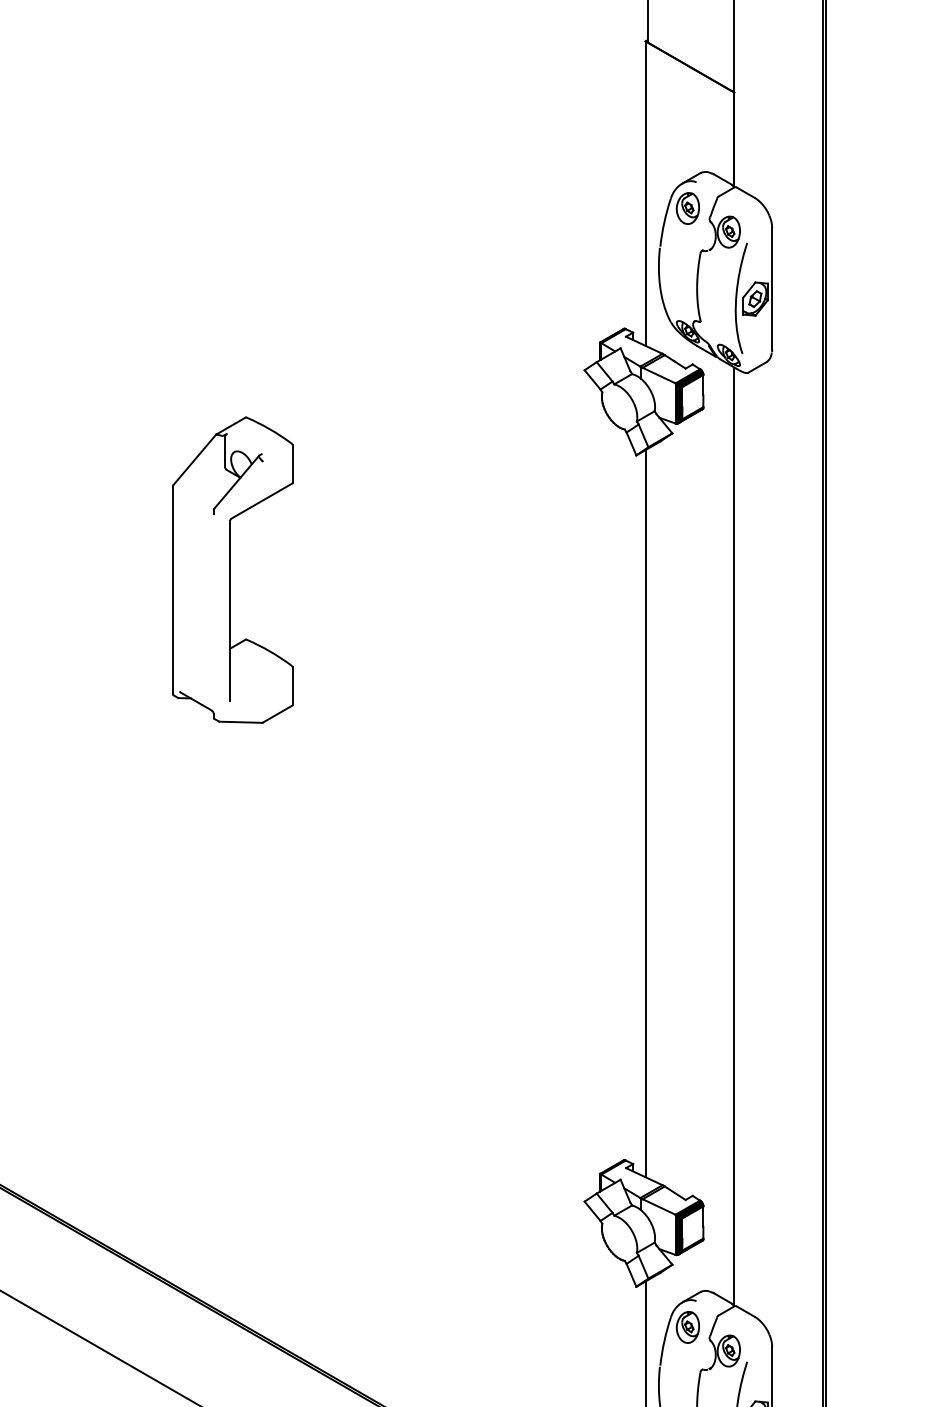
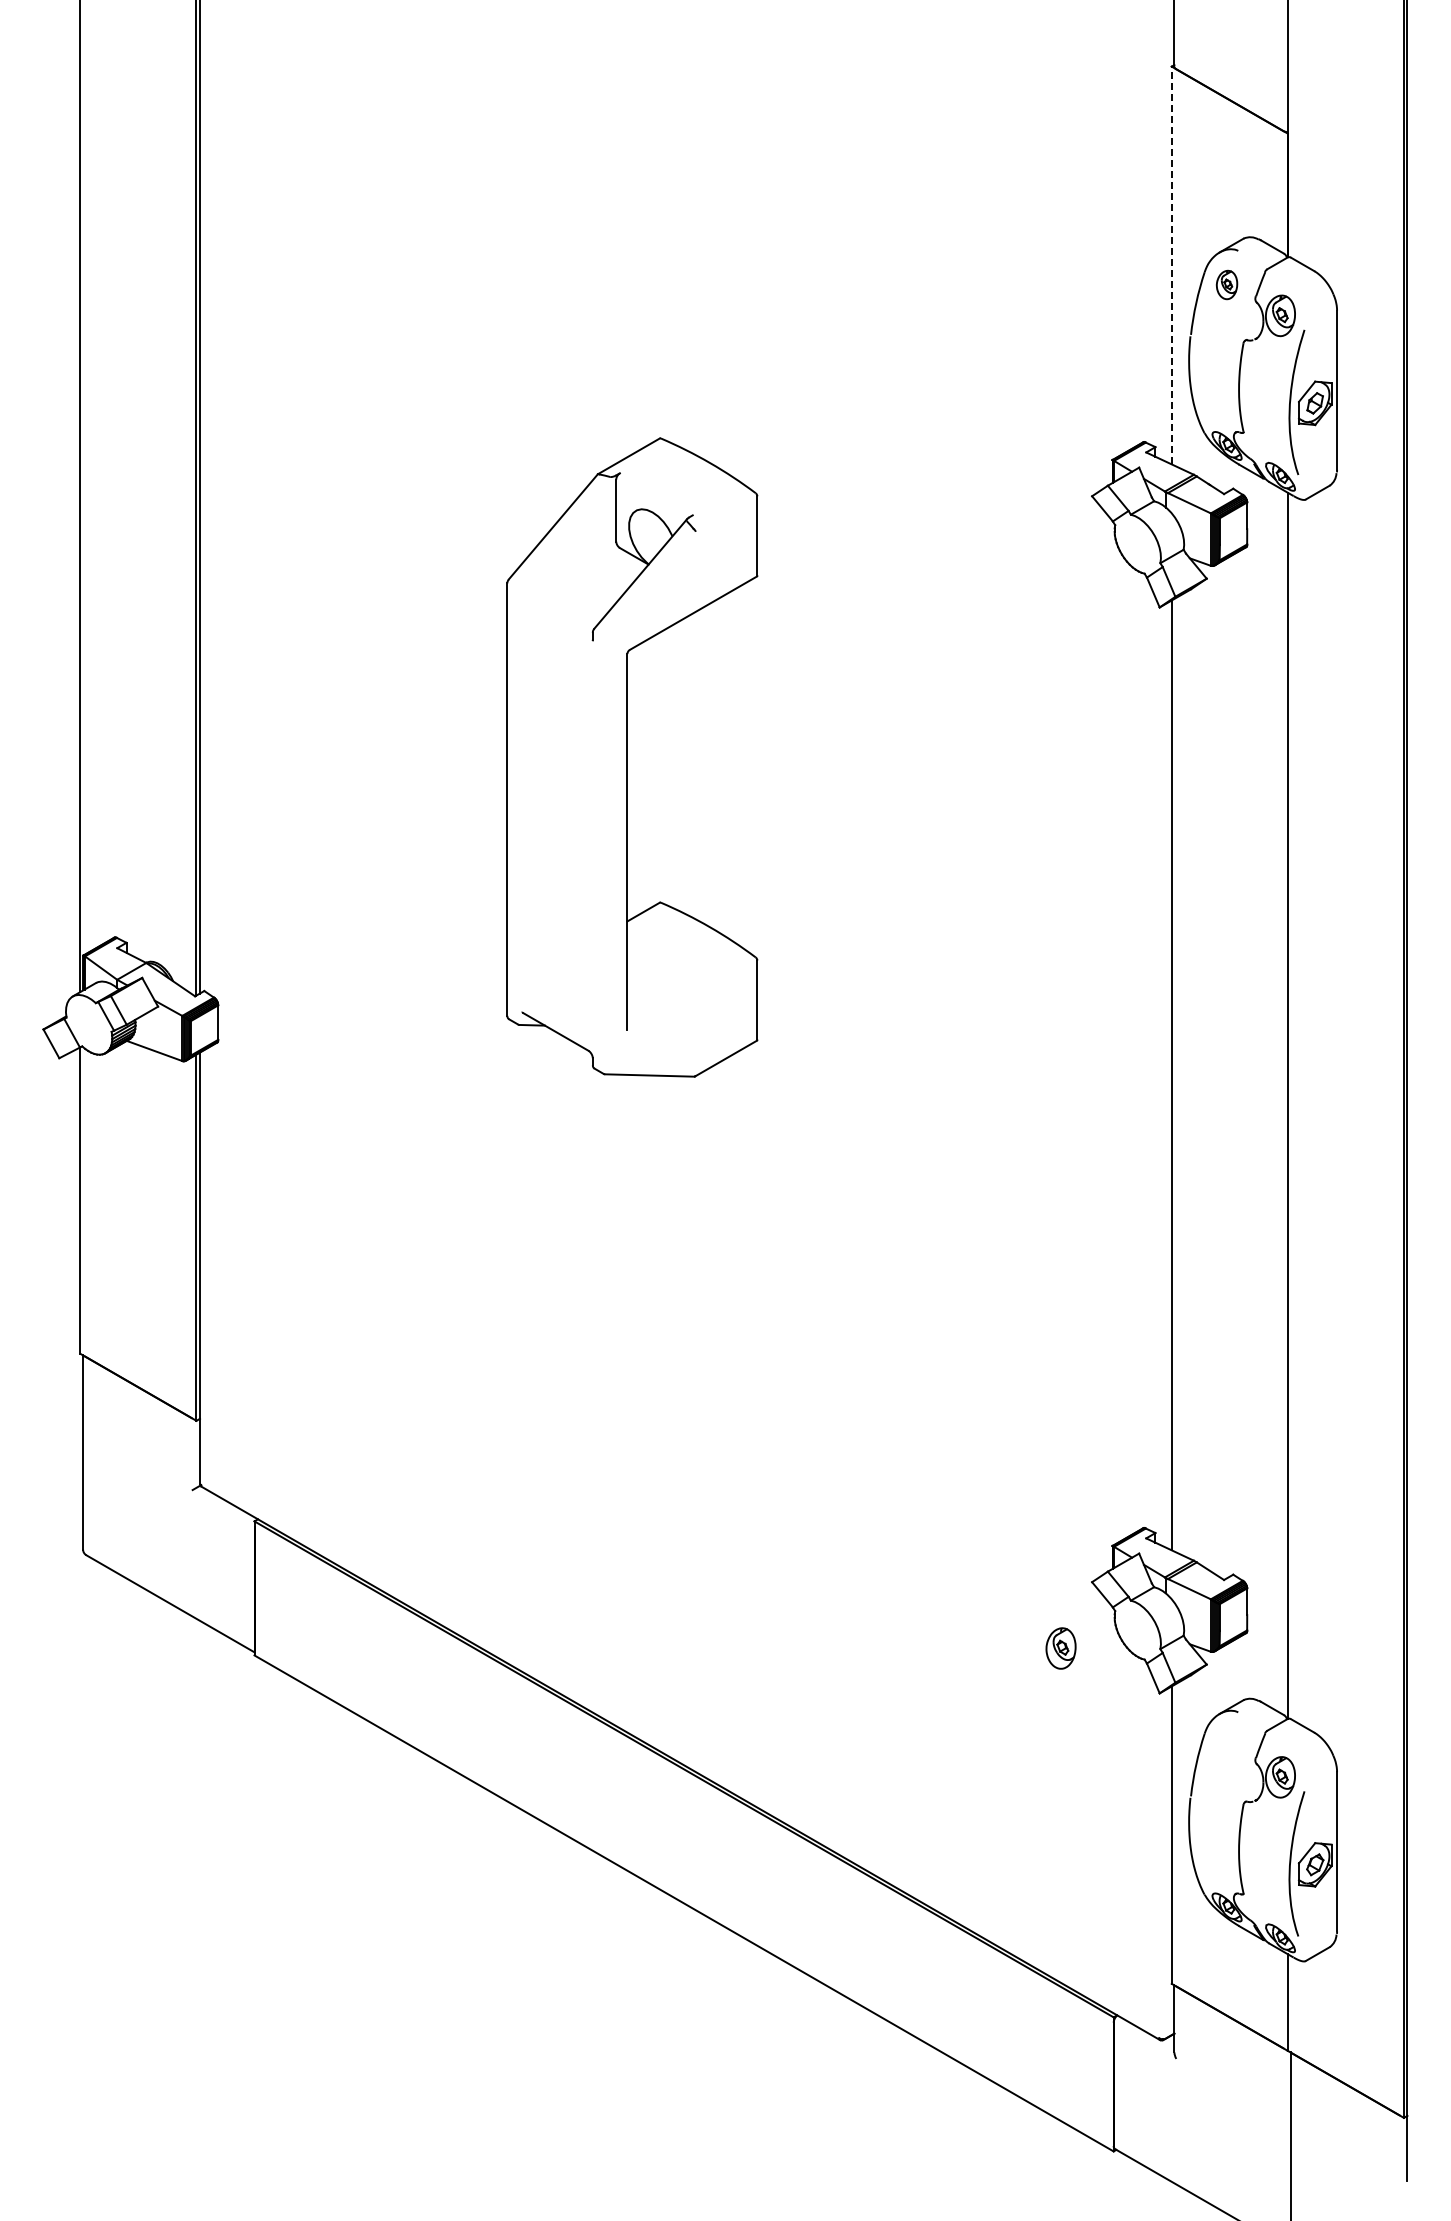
line: (645, 193) -> (1171, 265), solid -> dashed
part: (687, 208) -> (1226, 284), size x0.7
part: (232, 569) -> (632, 756), size x1.6
part: (687, 1327) -> (1060, 1648), moved

